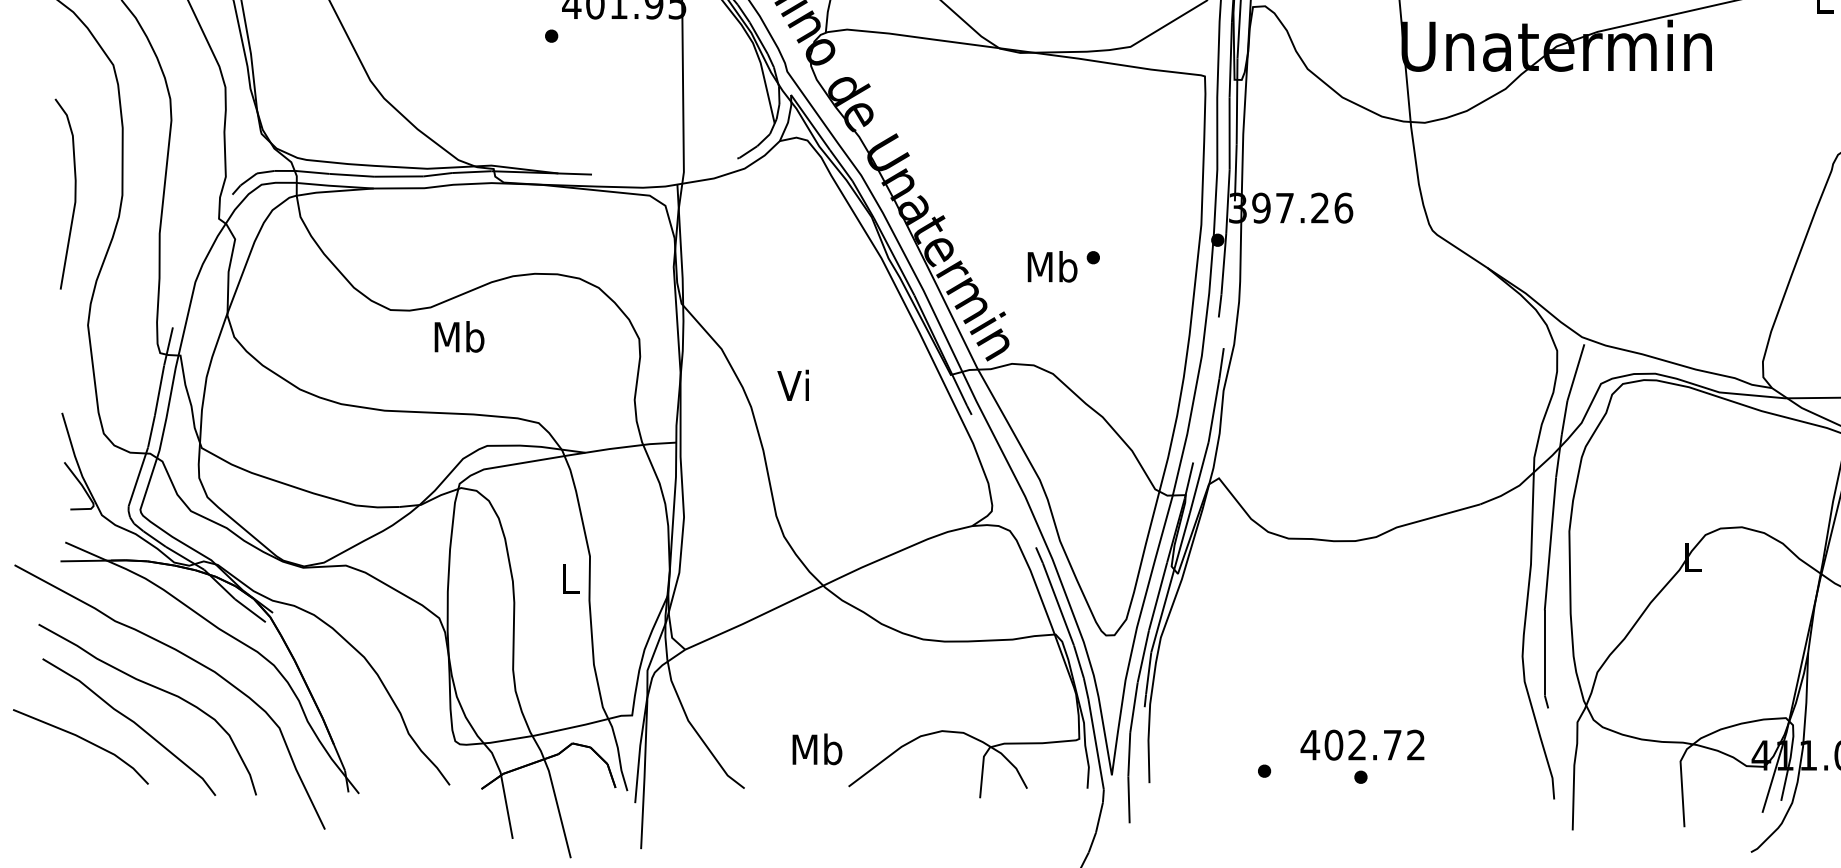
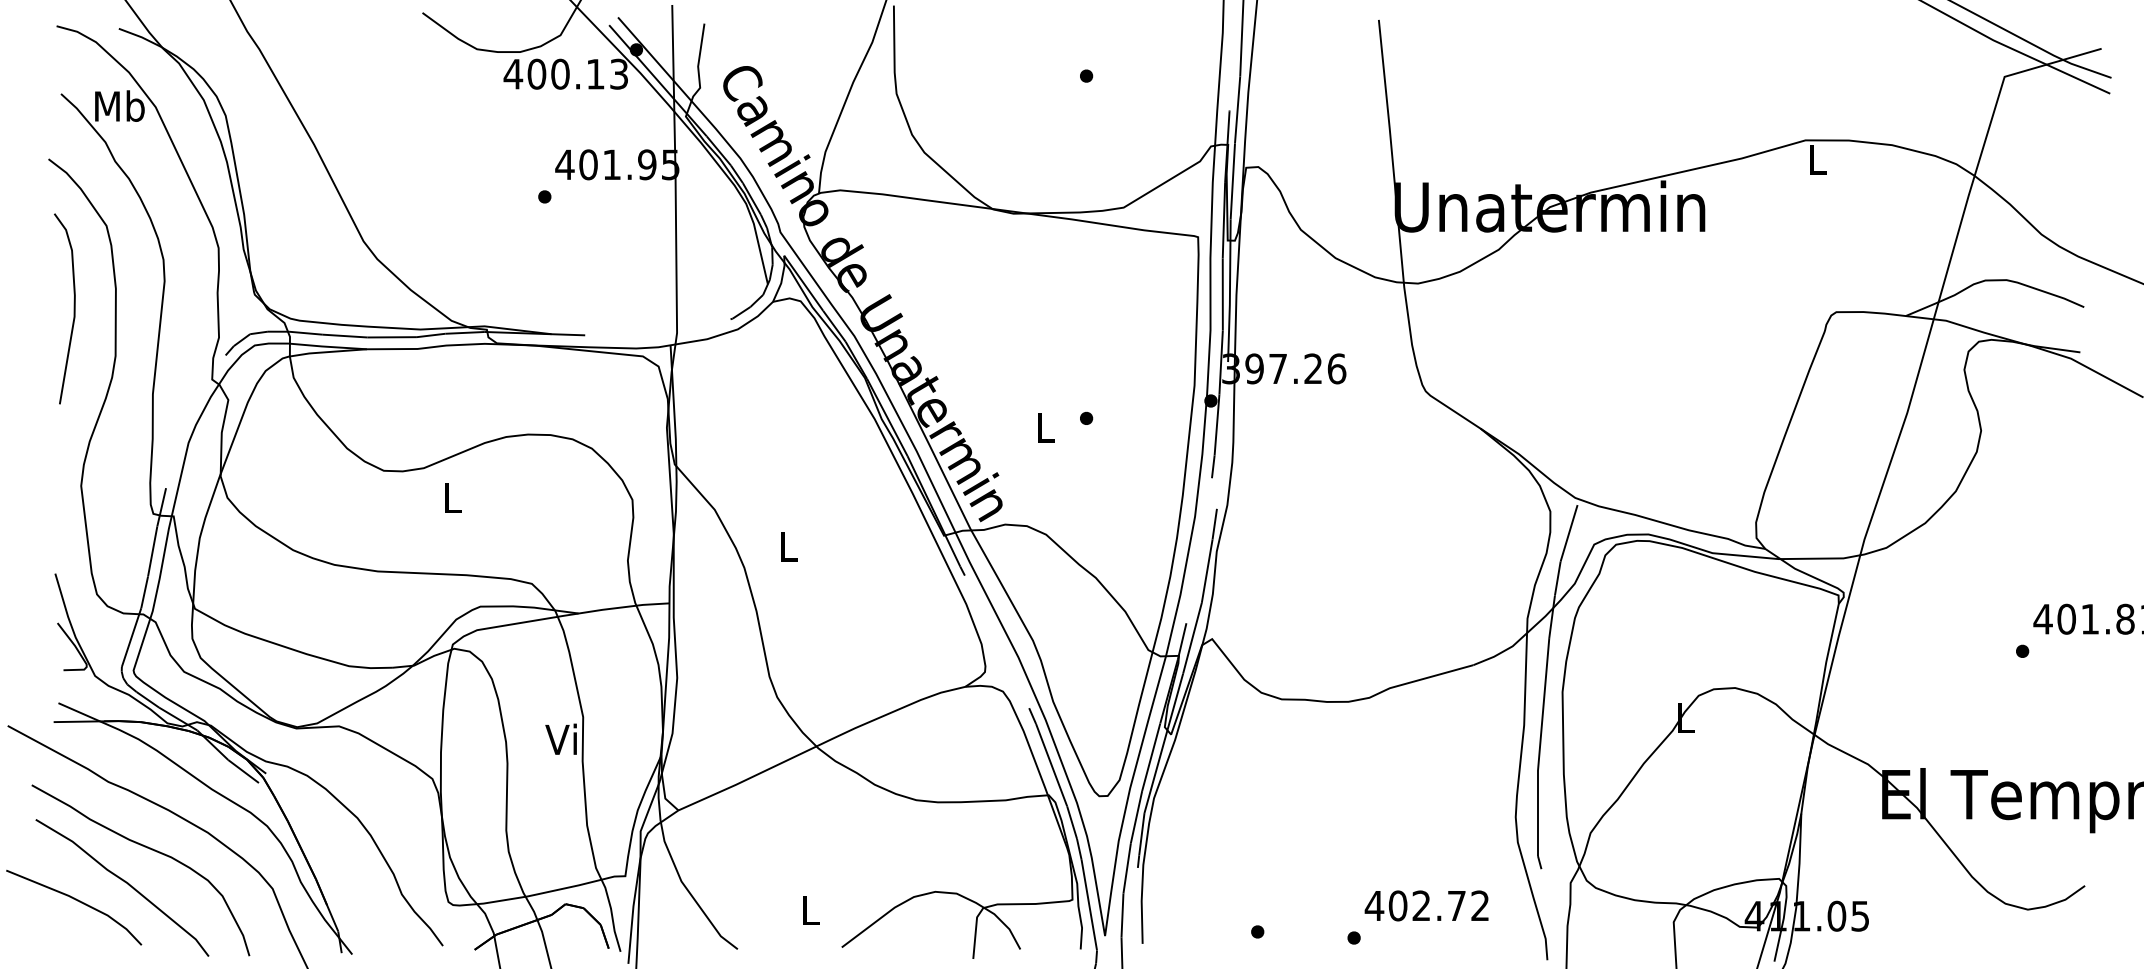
curve: (74, 193) -> (73, 308), moved
text: (1052, 266) -> (1045, 427), Mb -> L
text: (459, 336) -> (452, 497), Mb -> L
text: (793, 384) -> (786, 545), Vi -> L
text: (567, 577) -> (560, 738), L -> Vi
text: (1362, 744) -> (1426, 905), moved
text: (817, 748) -> (810, 909), Mb -> L

